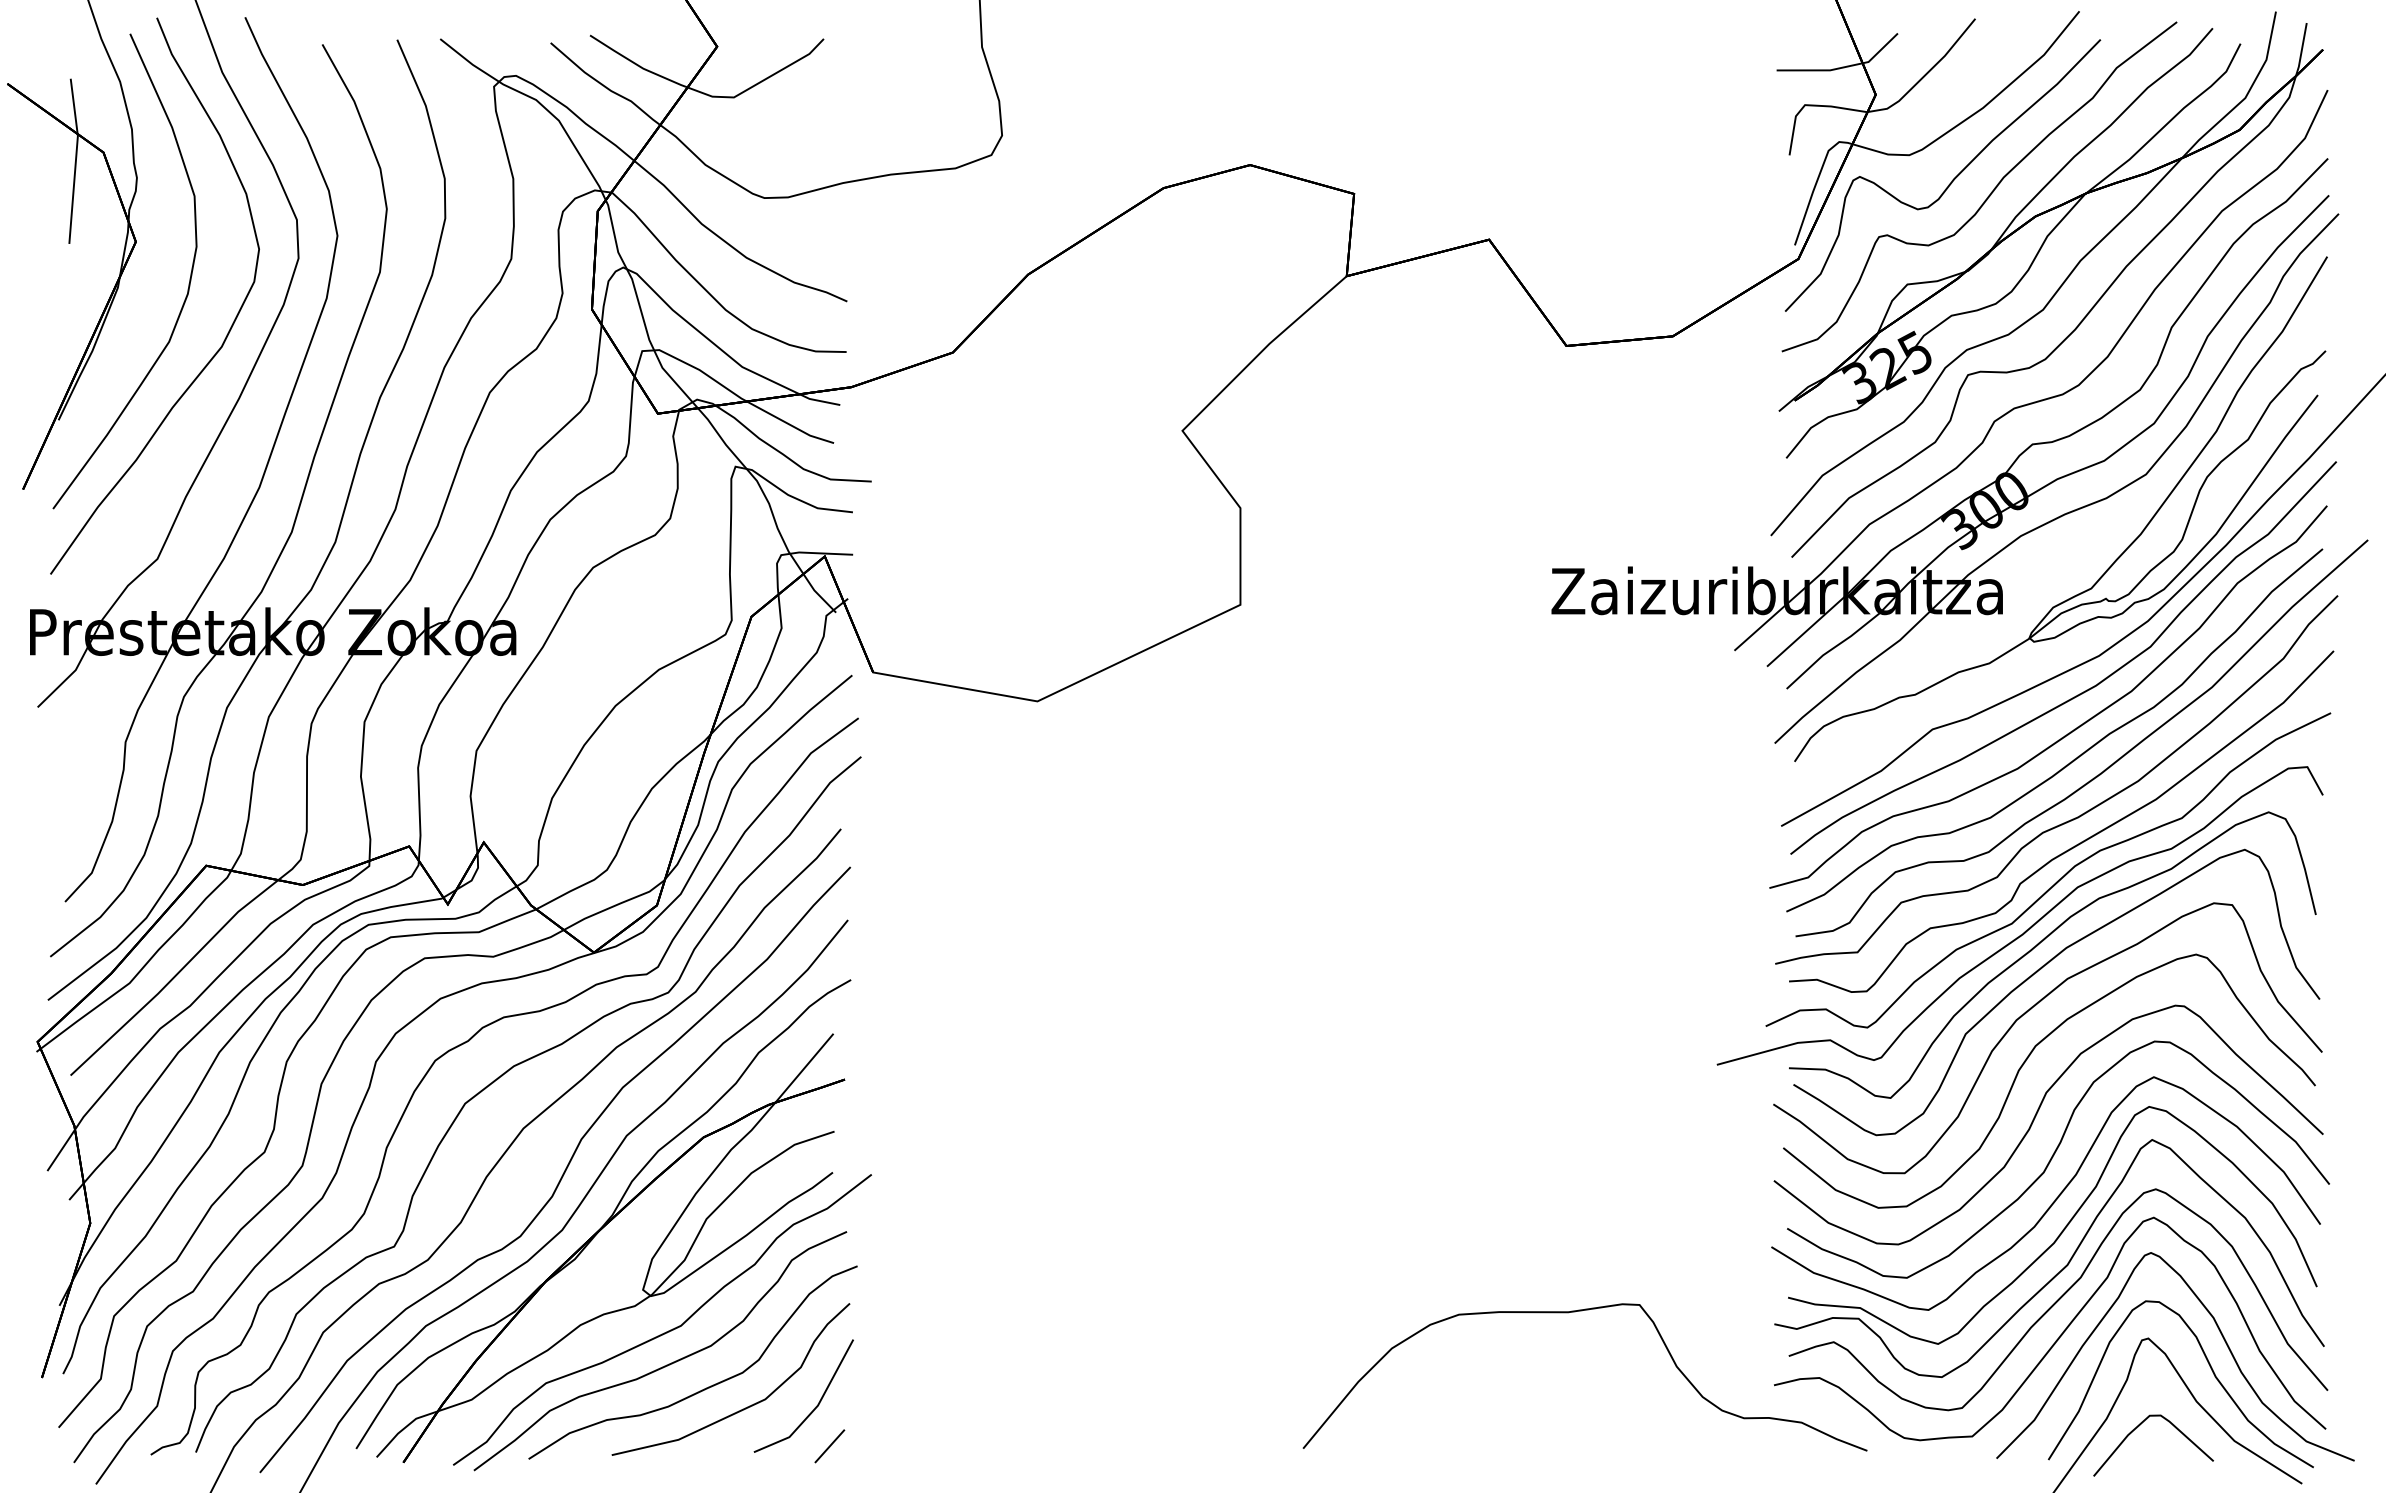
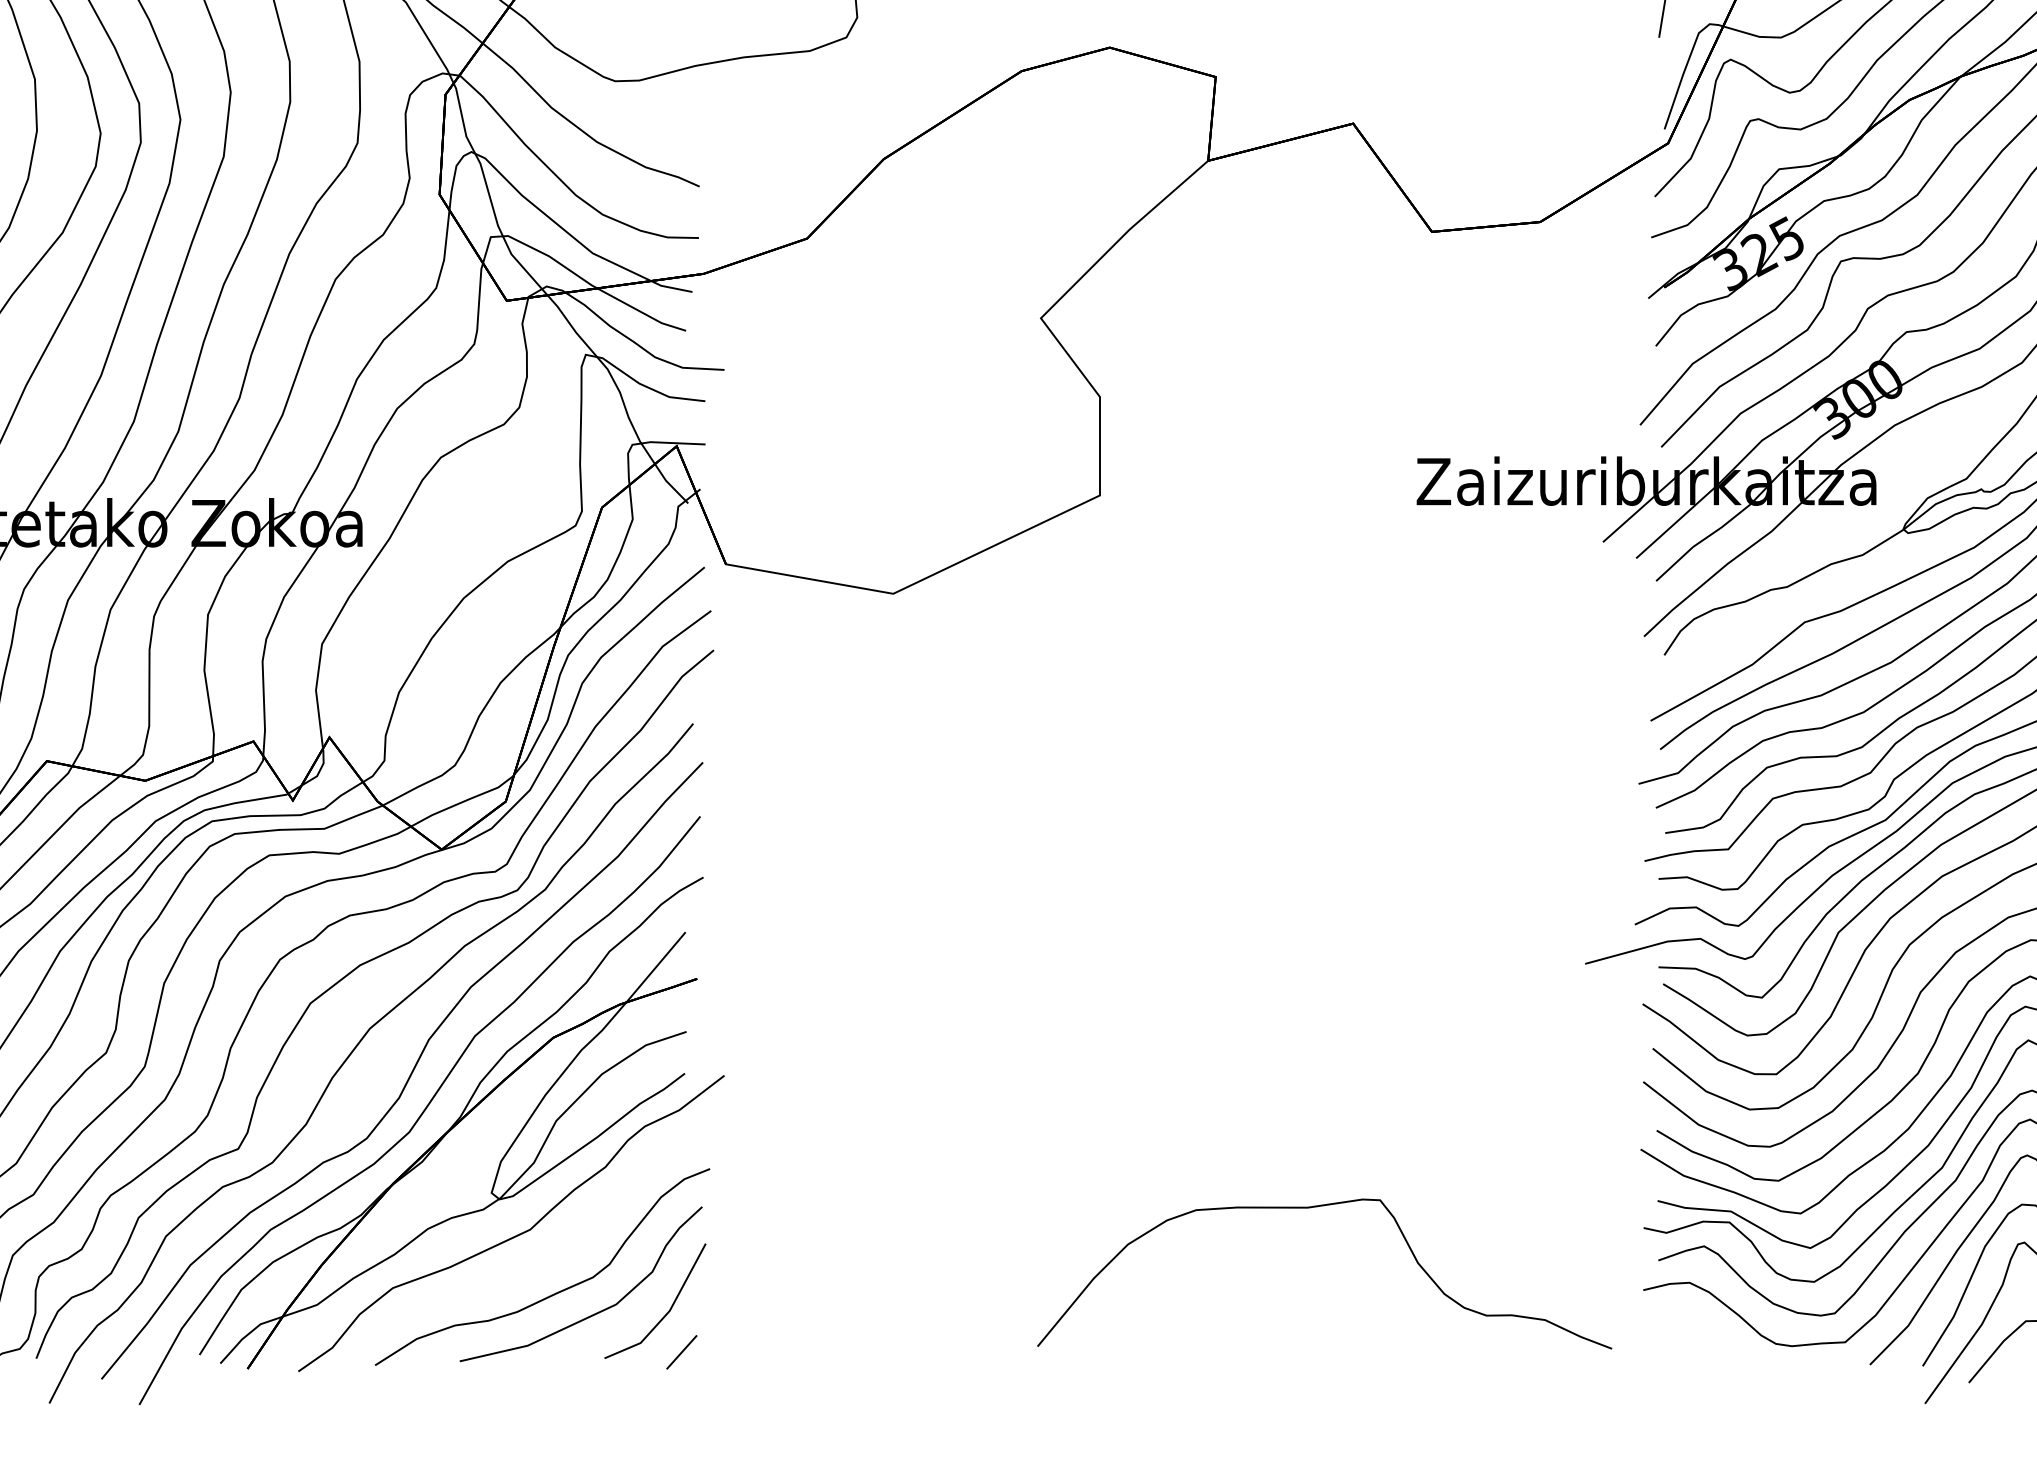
curve: (1575, 1312) -> (1314, 1207), moved
curve: (666, 1364) -> (515, 1269), removed

